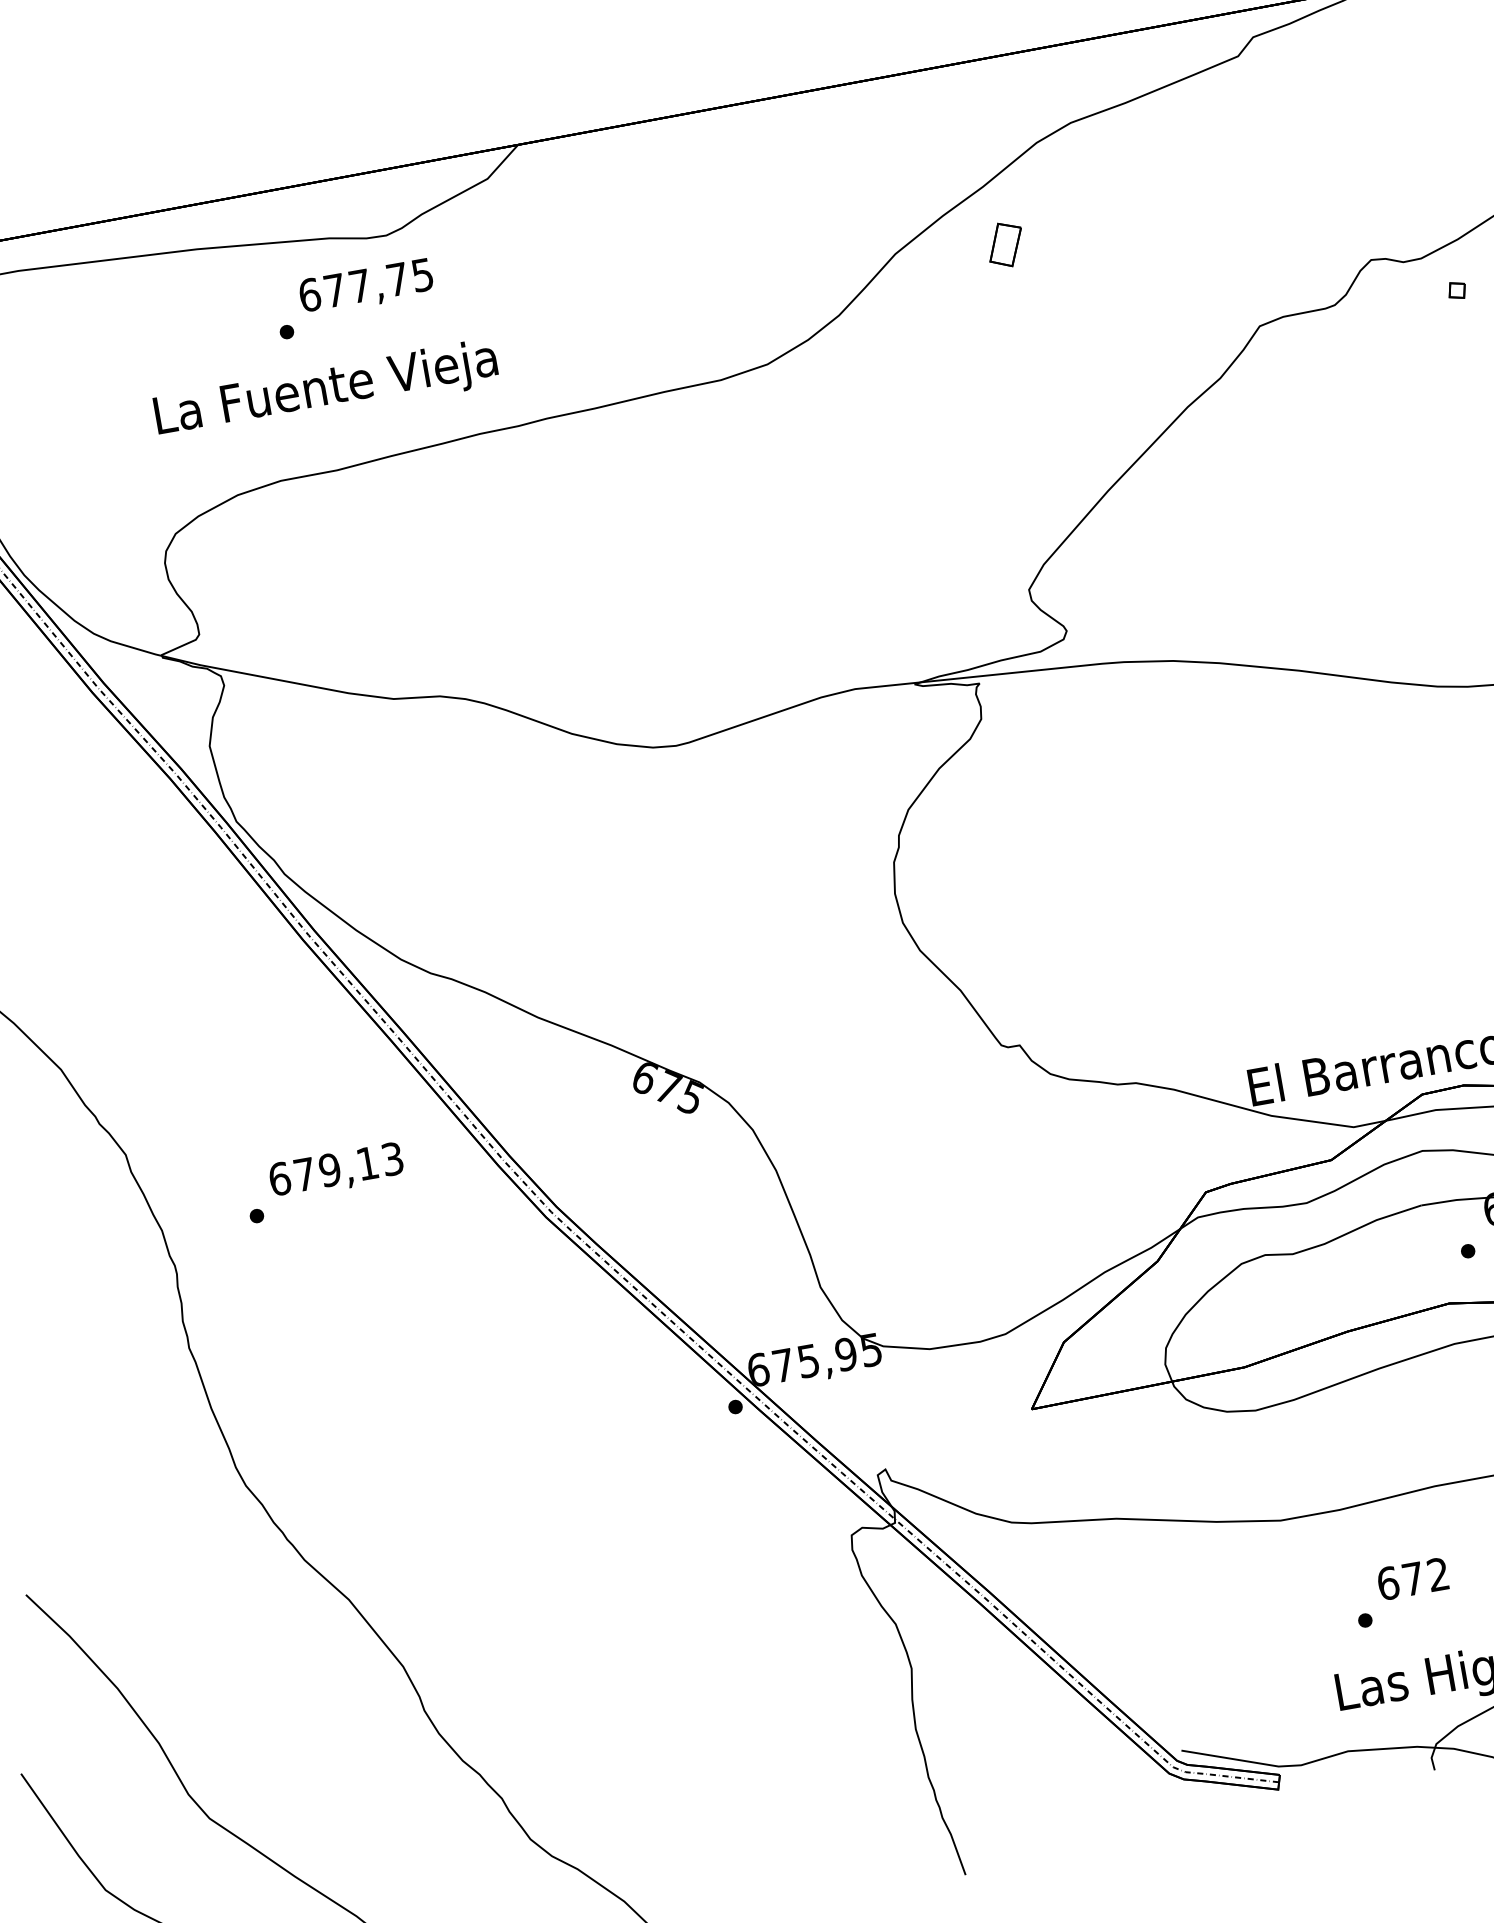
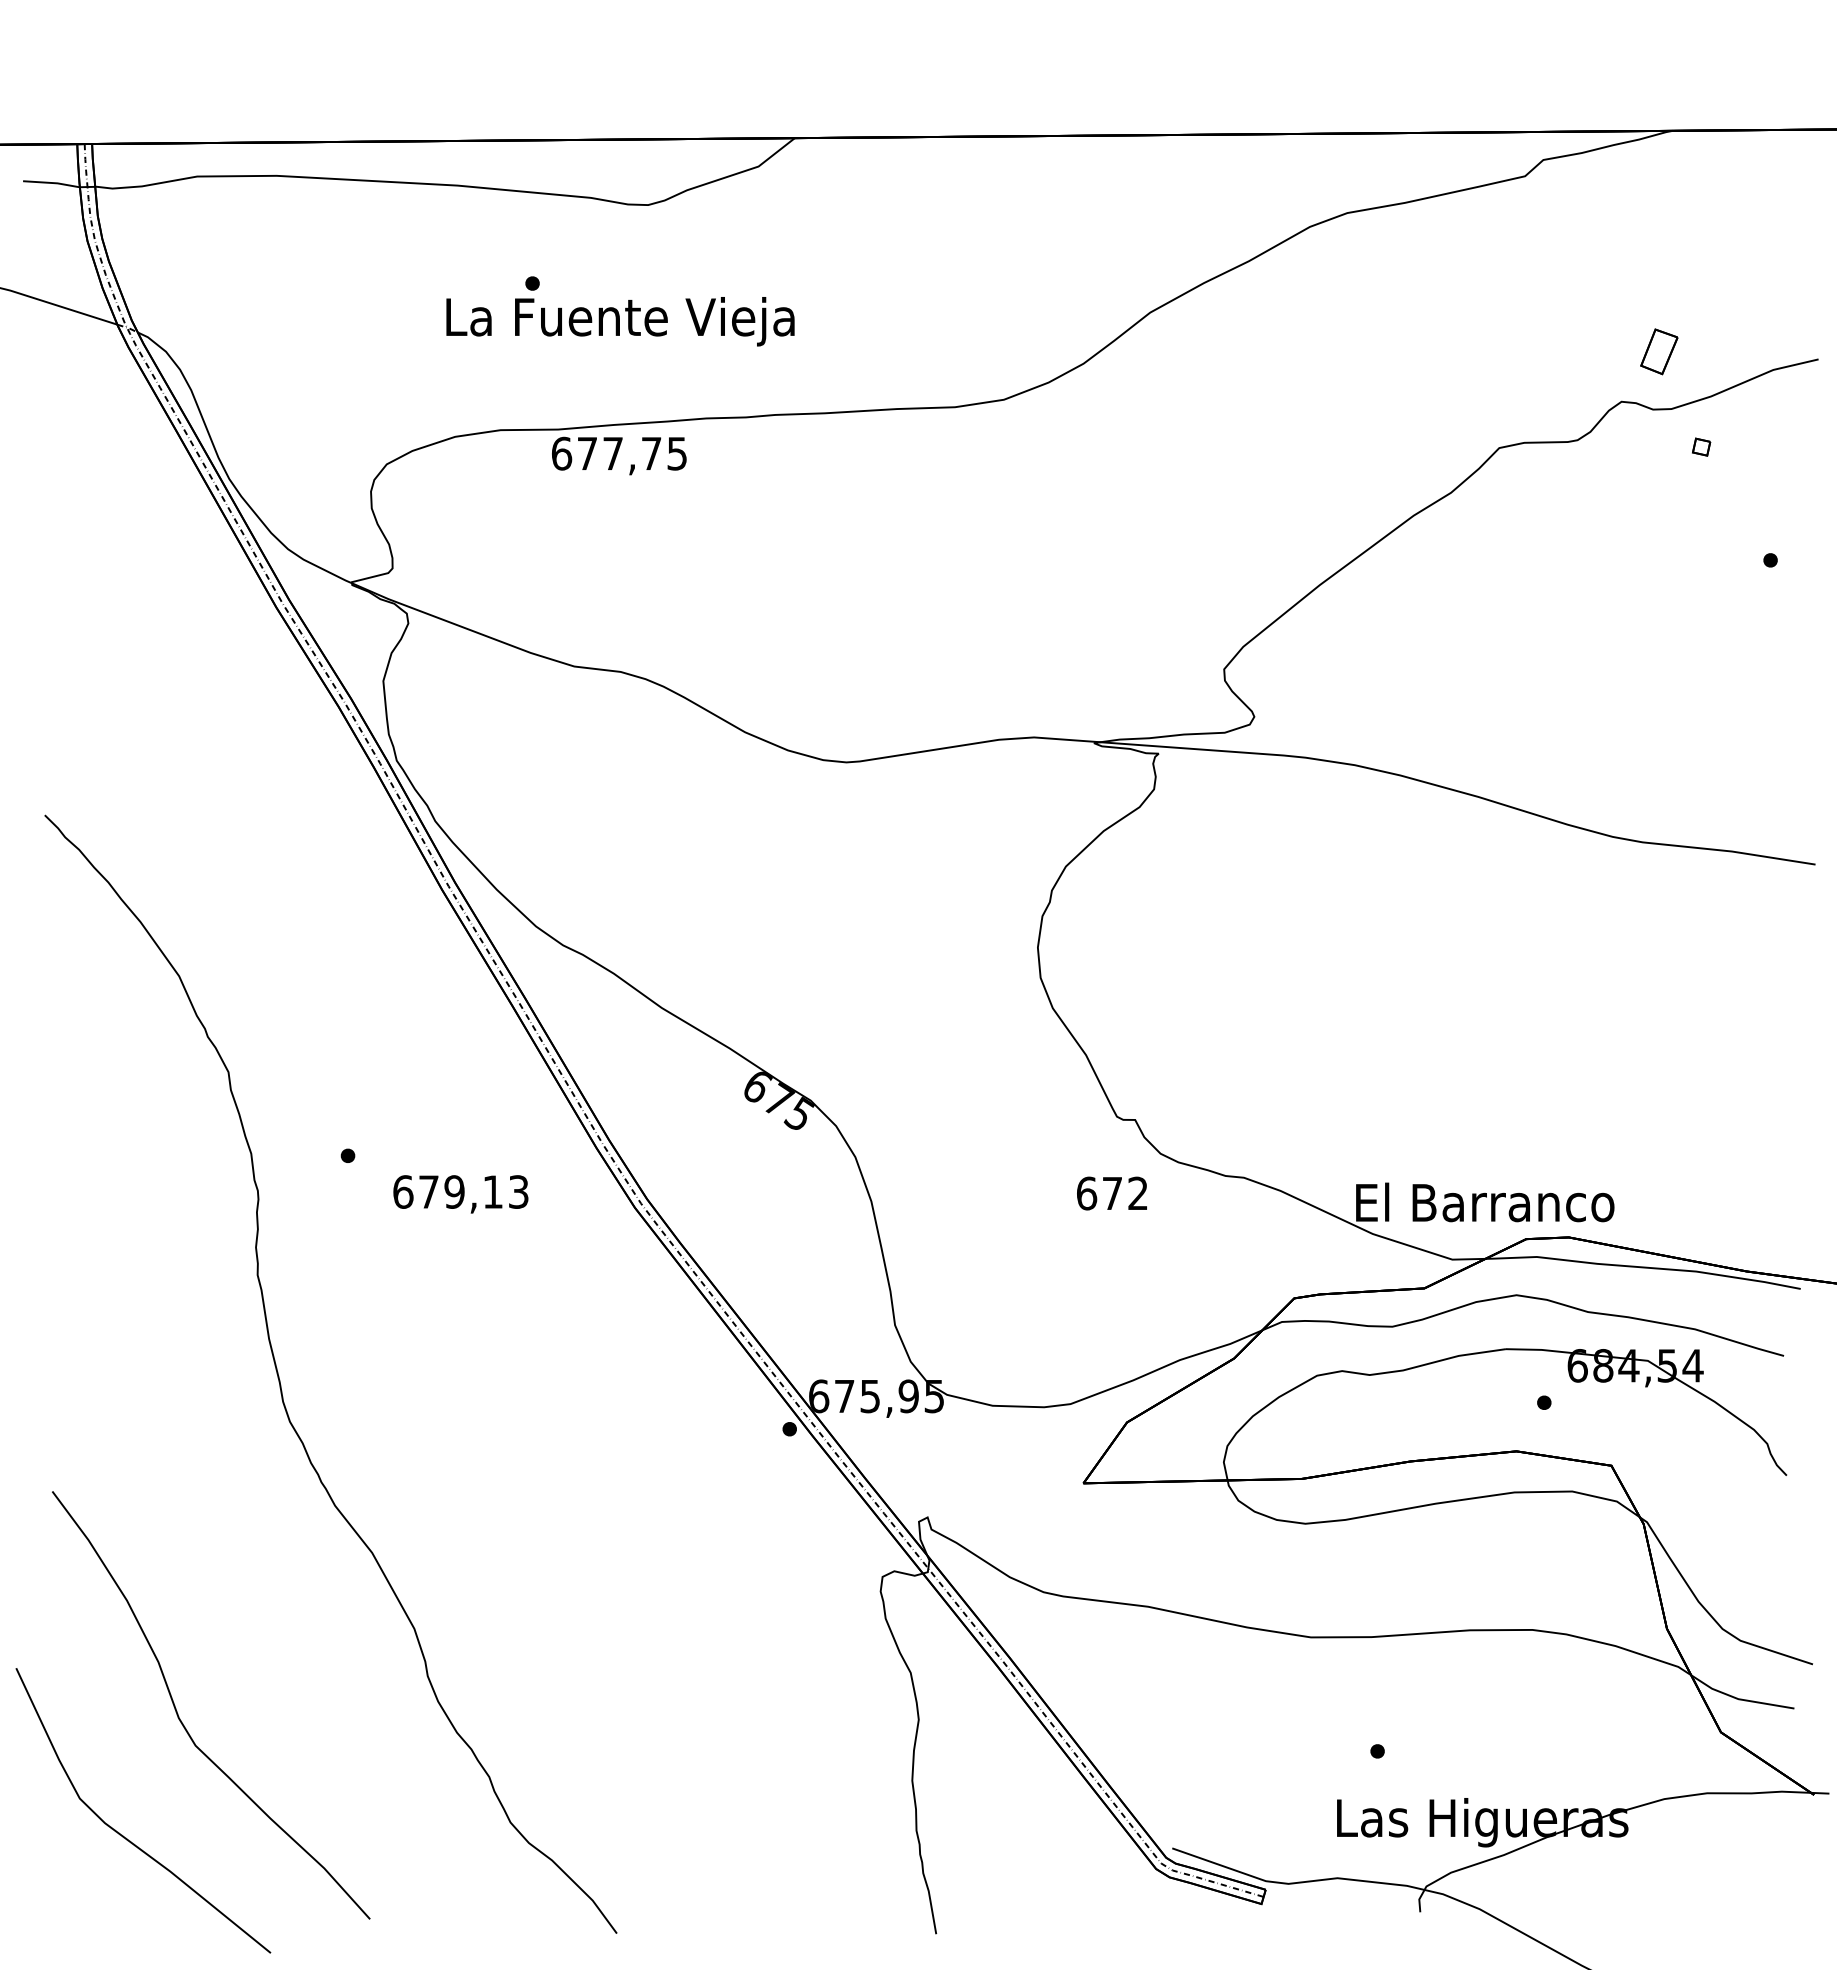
part: (1005, 244) -> (1659, 351), moved
text: (366, 286) -> (619, 455), moved
text: (326, 390) -> (620, 321), moved
text: (336, 1171) -> (460, 1194), moved
text: (1412, 1579) -> (1111, 1193), moved

